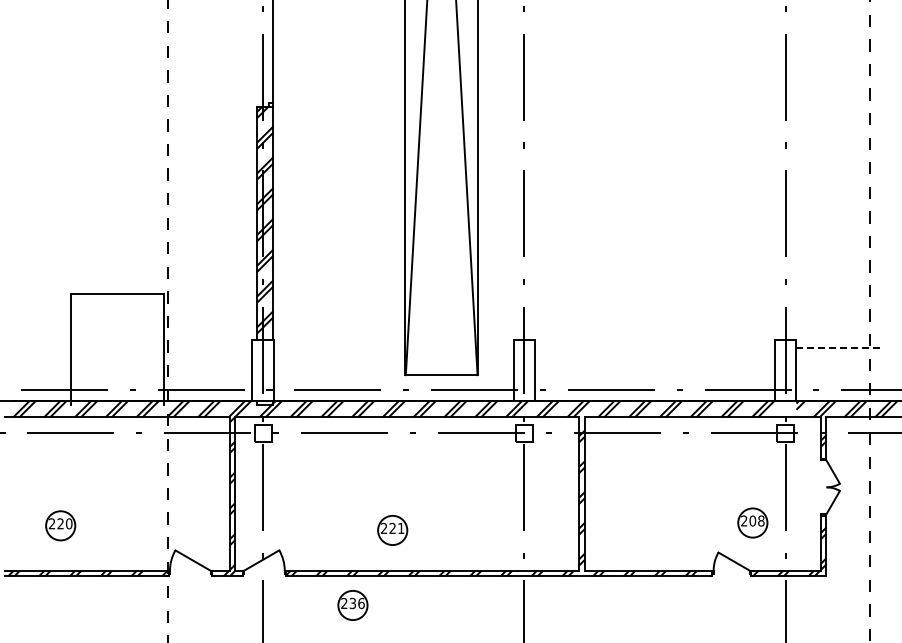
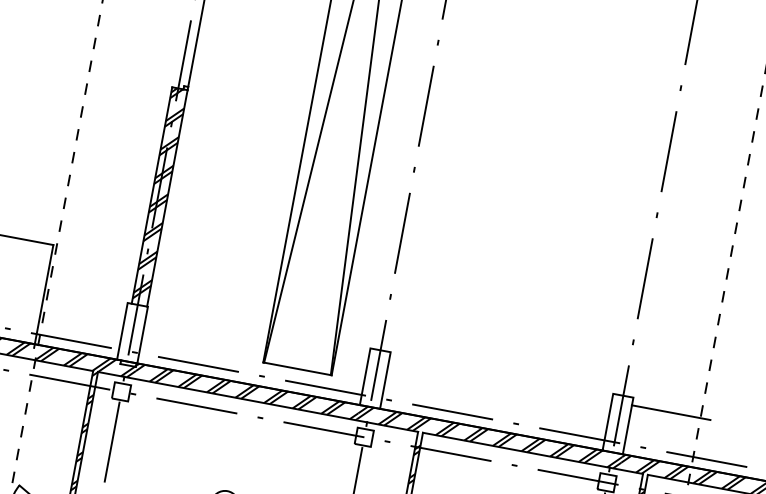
line: (839, 347) -> (672, 412), dashed -> solid
hatch: (785, 408) -> (611, 459), added

